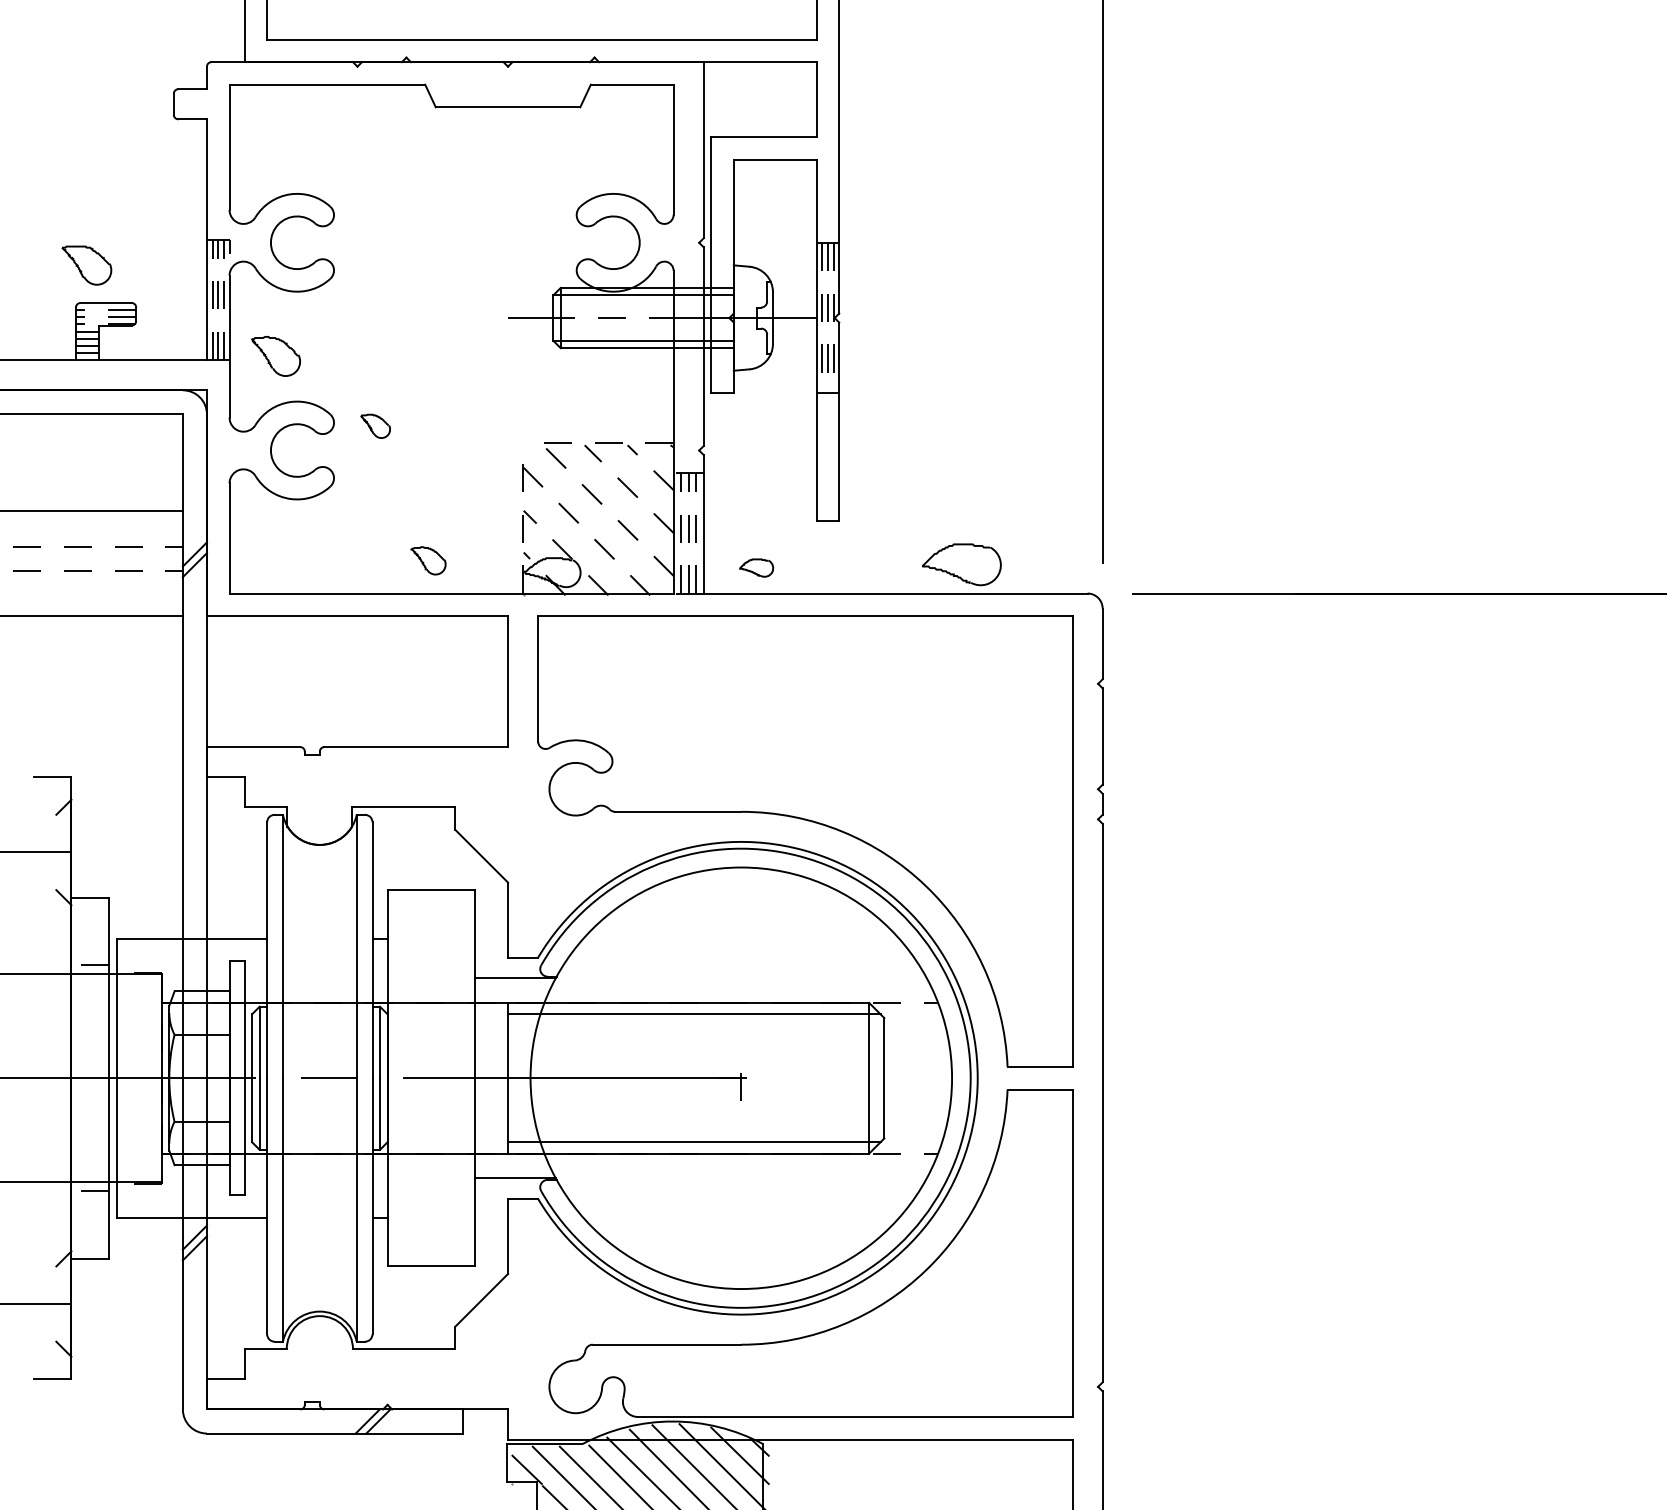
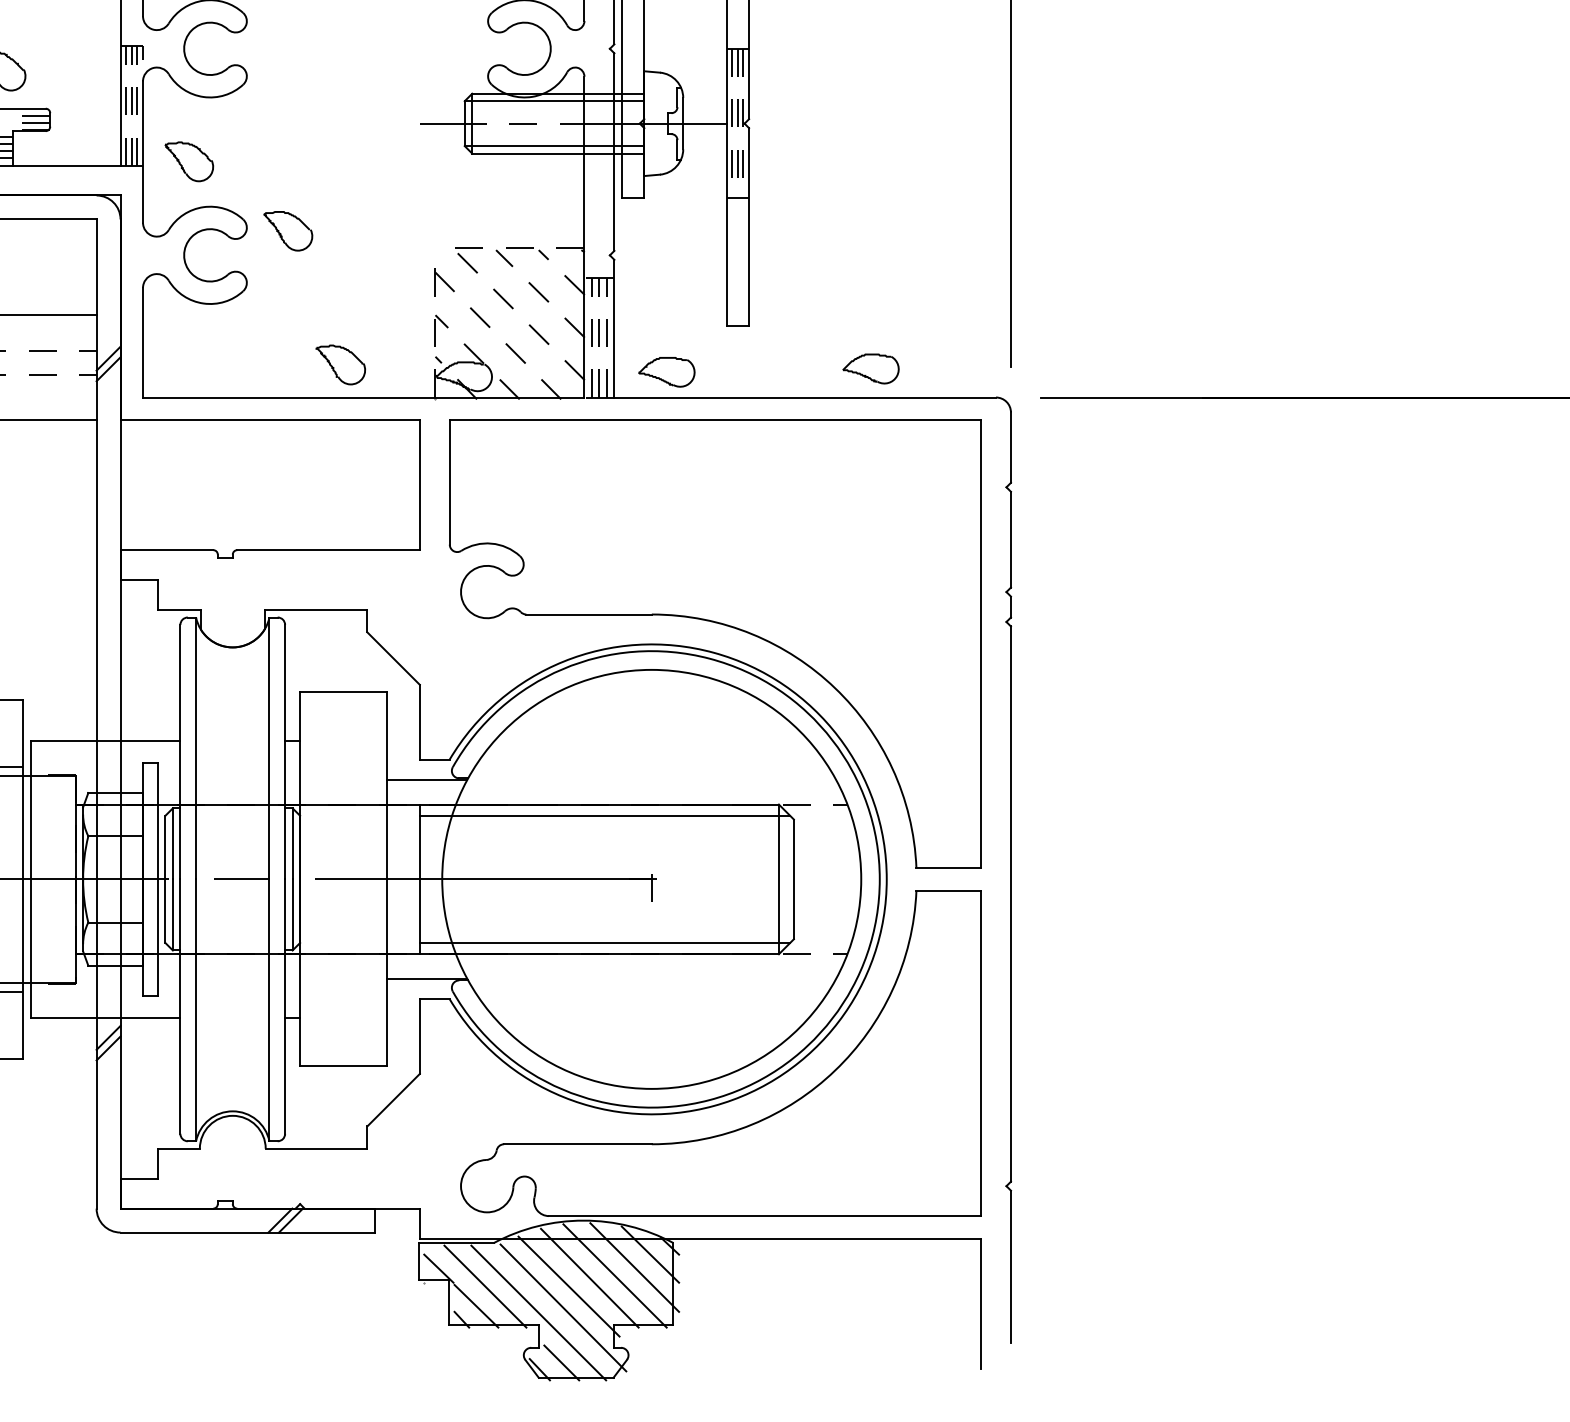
part: (375, 426) -> (288, 231), size x1.67
part: (428, 560) -> (340, 364), size x1.43
part: (961, 564) -> (870, 368), size x0.71
part: (756, 567) -> (666, 371), size x1.67

